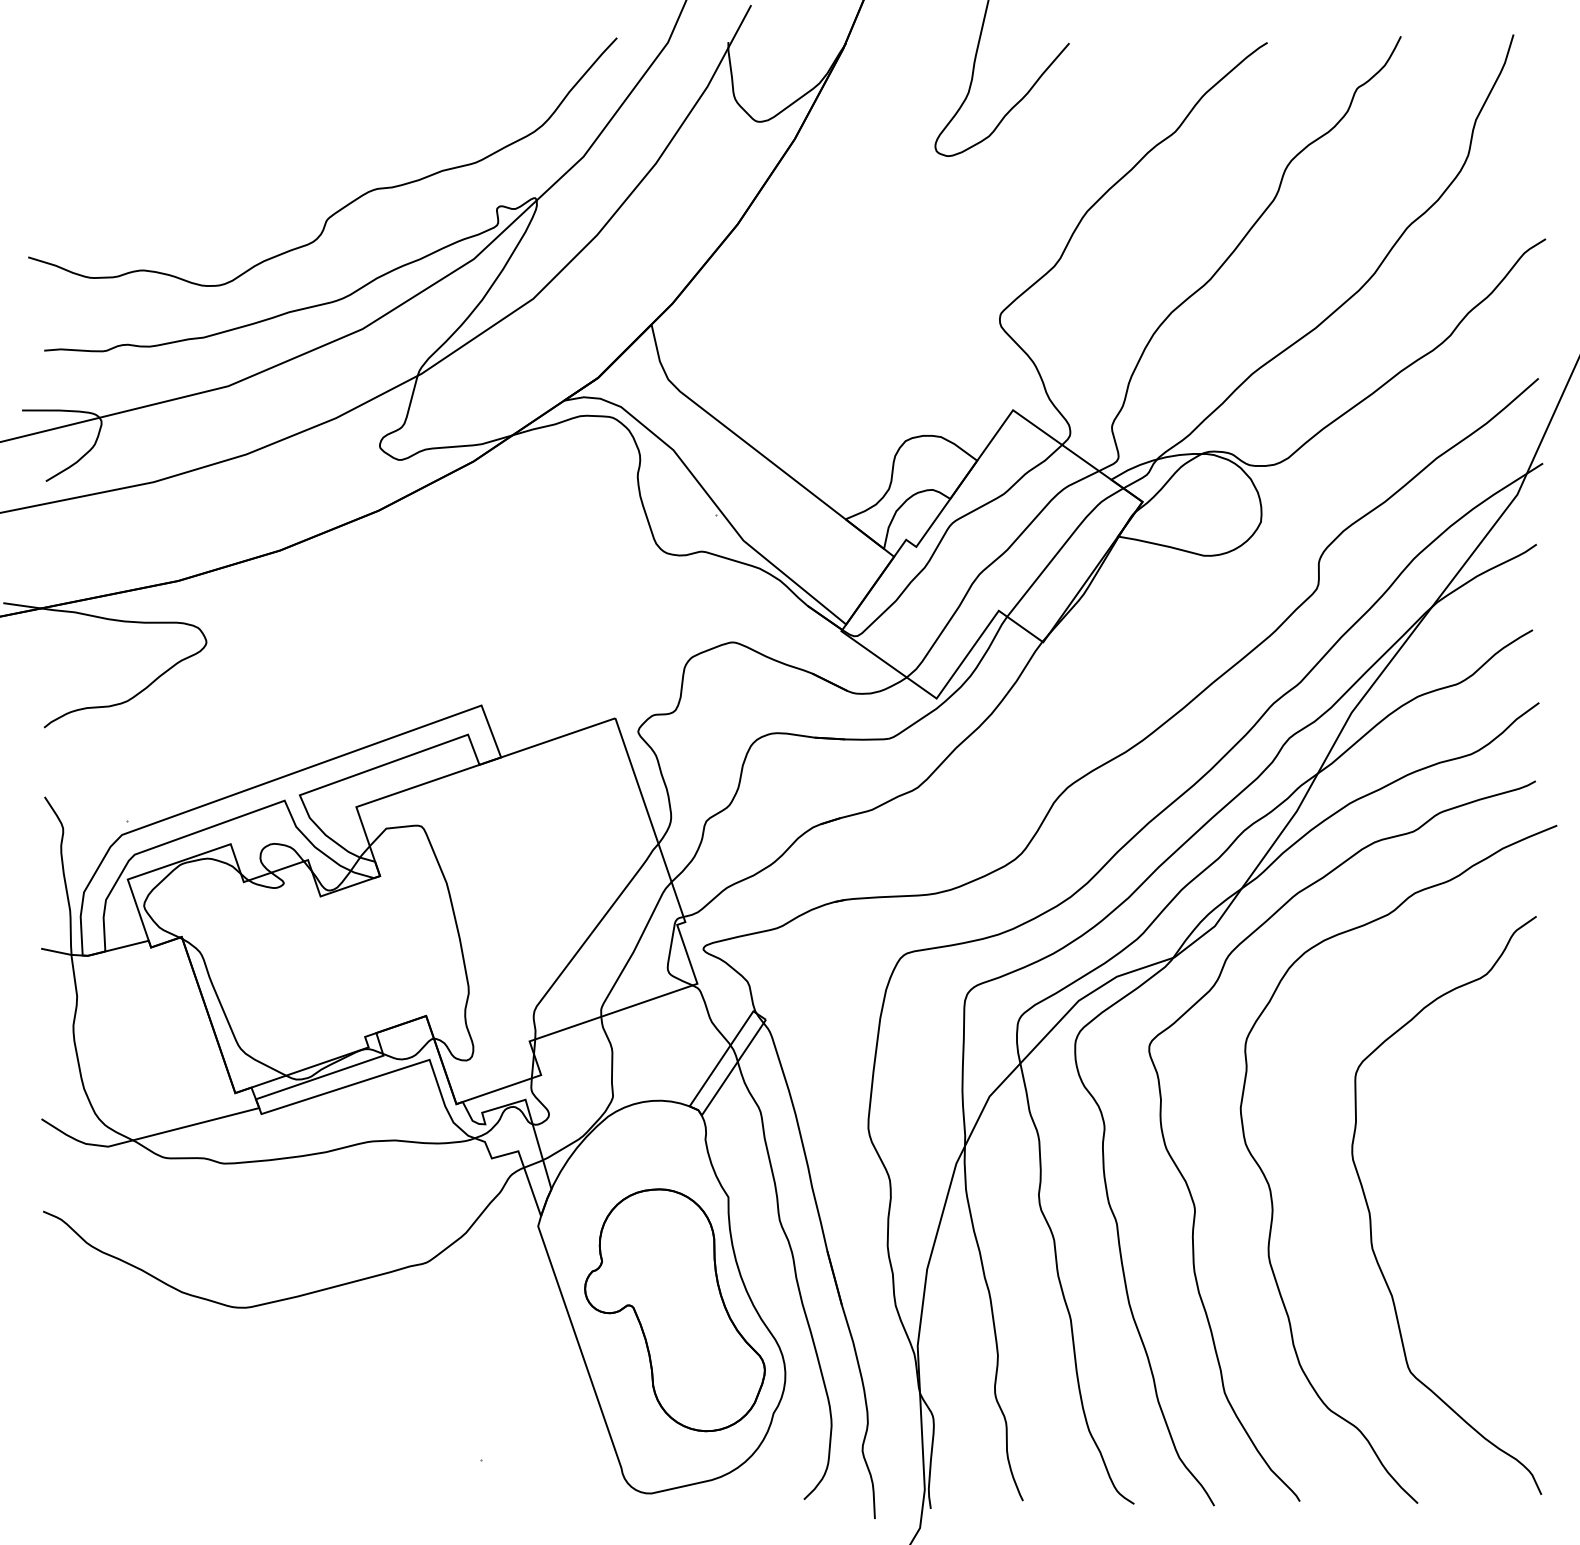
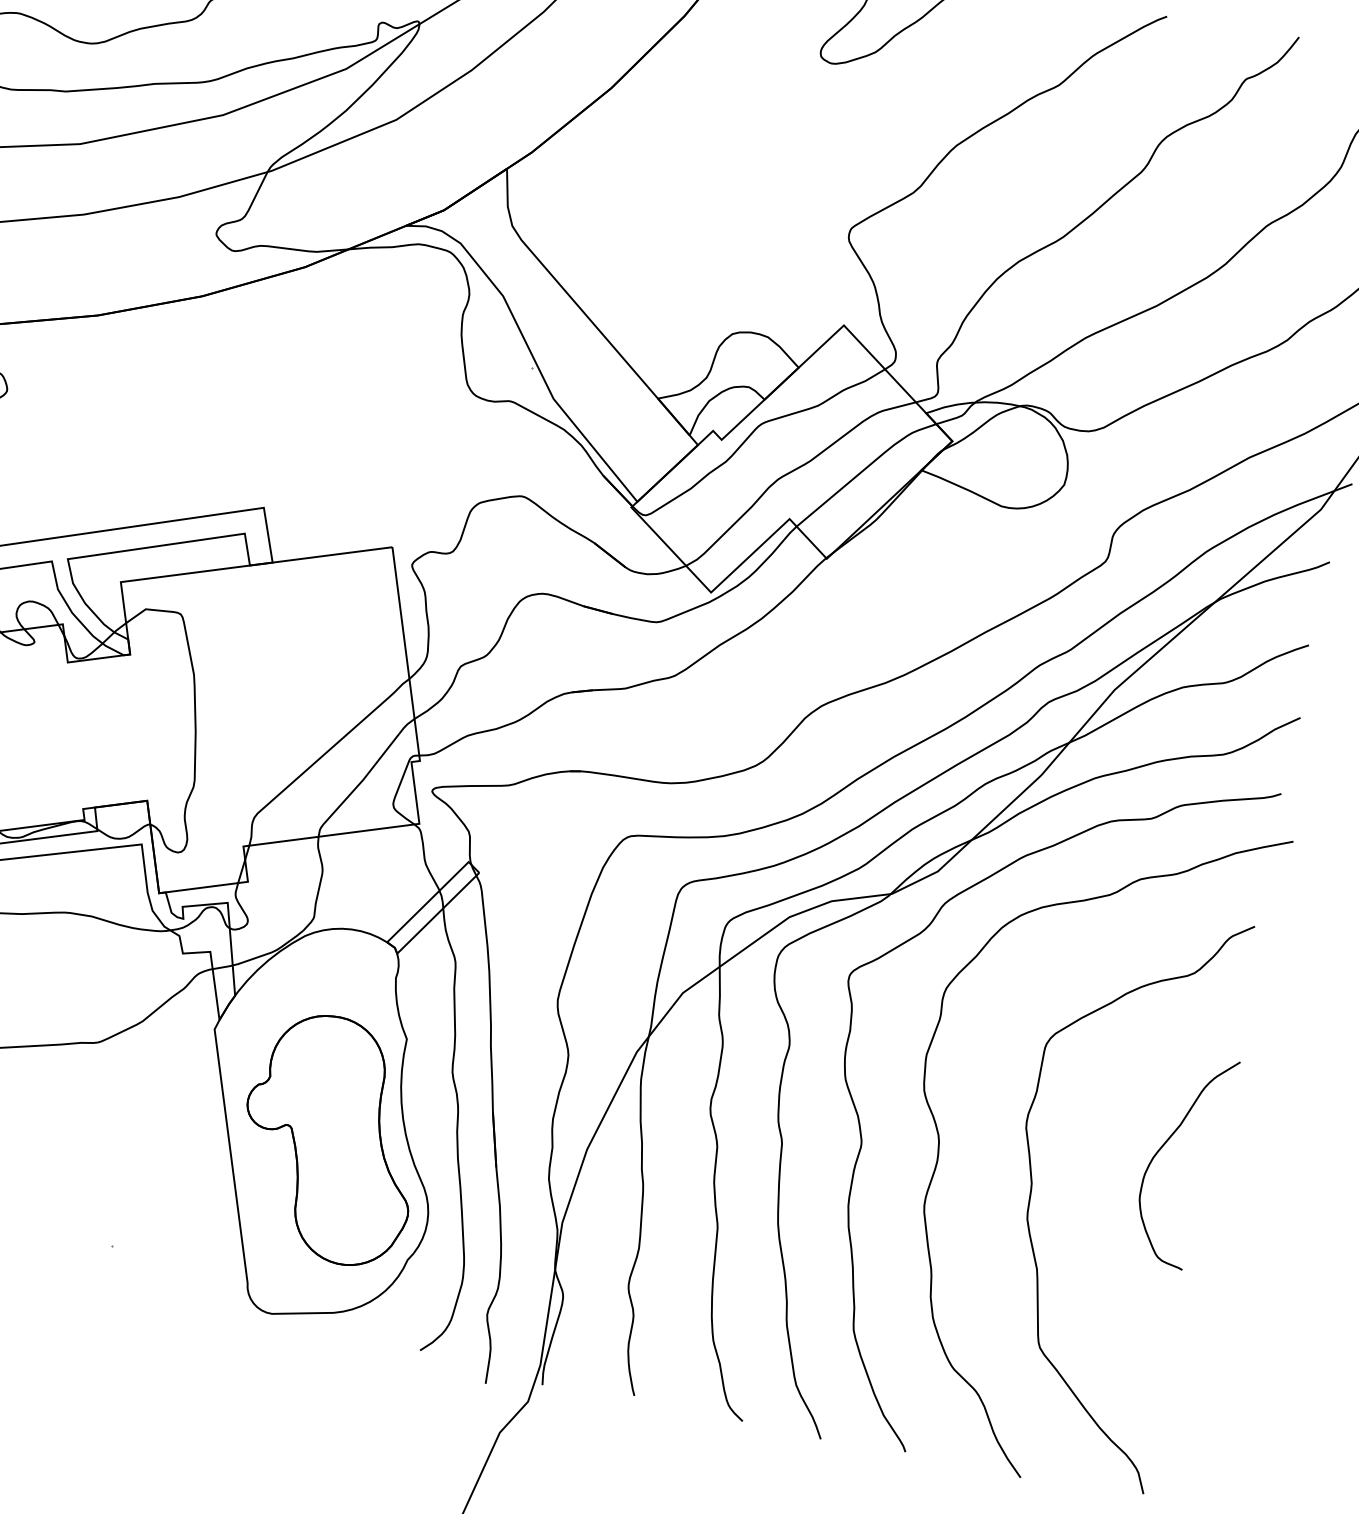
curve: (1492, 1148) -> (1165, 1145), added

